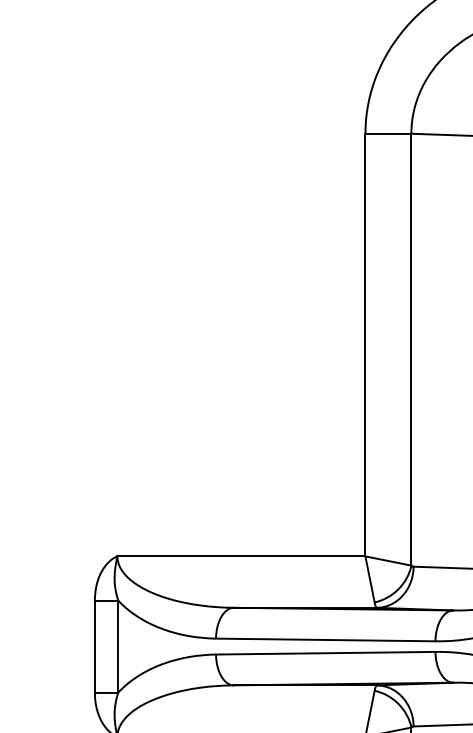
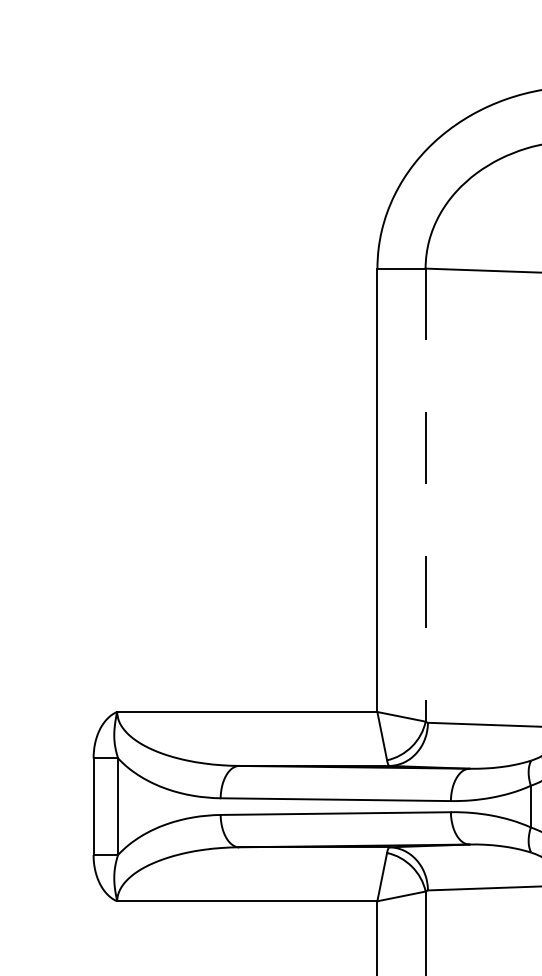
line: (411, 350) -> (425, 495), solid -> dashed

